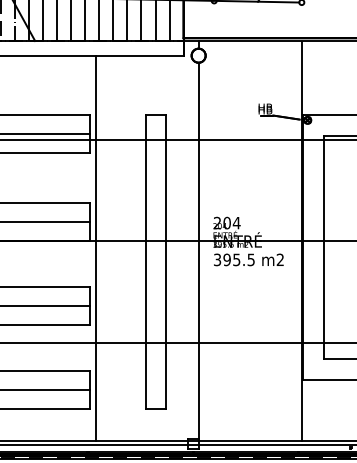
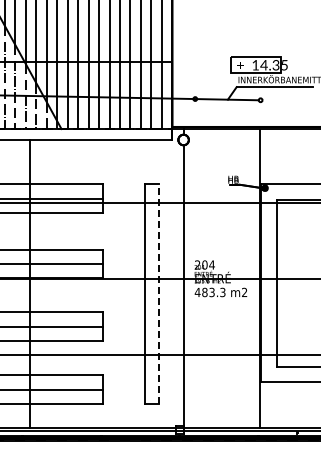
line: (95, 247) -> (106, 283), removed
text: (233, 259) -> (209, 292), 395.5 -> 483.3
line: (166, 262) -> (159, 294), solid -> dashed

